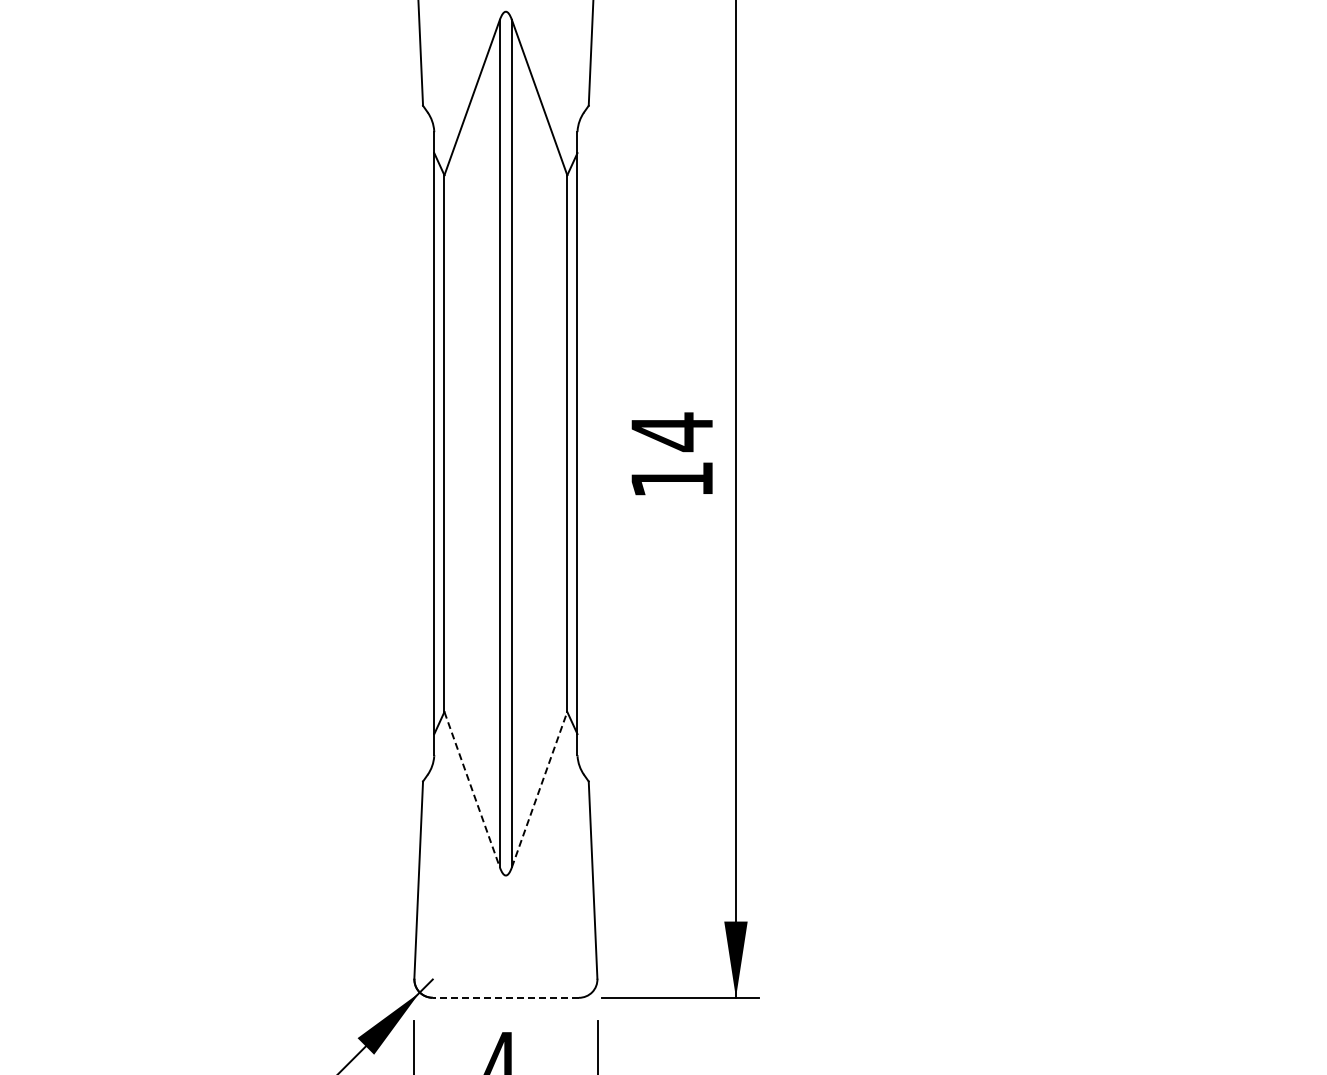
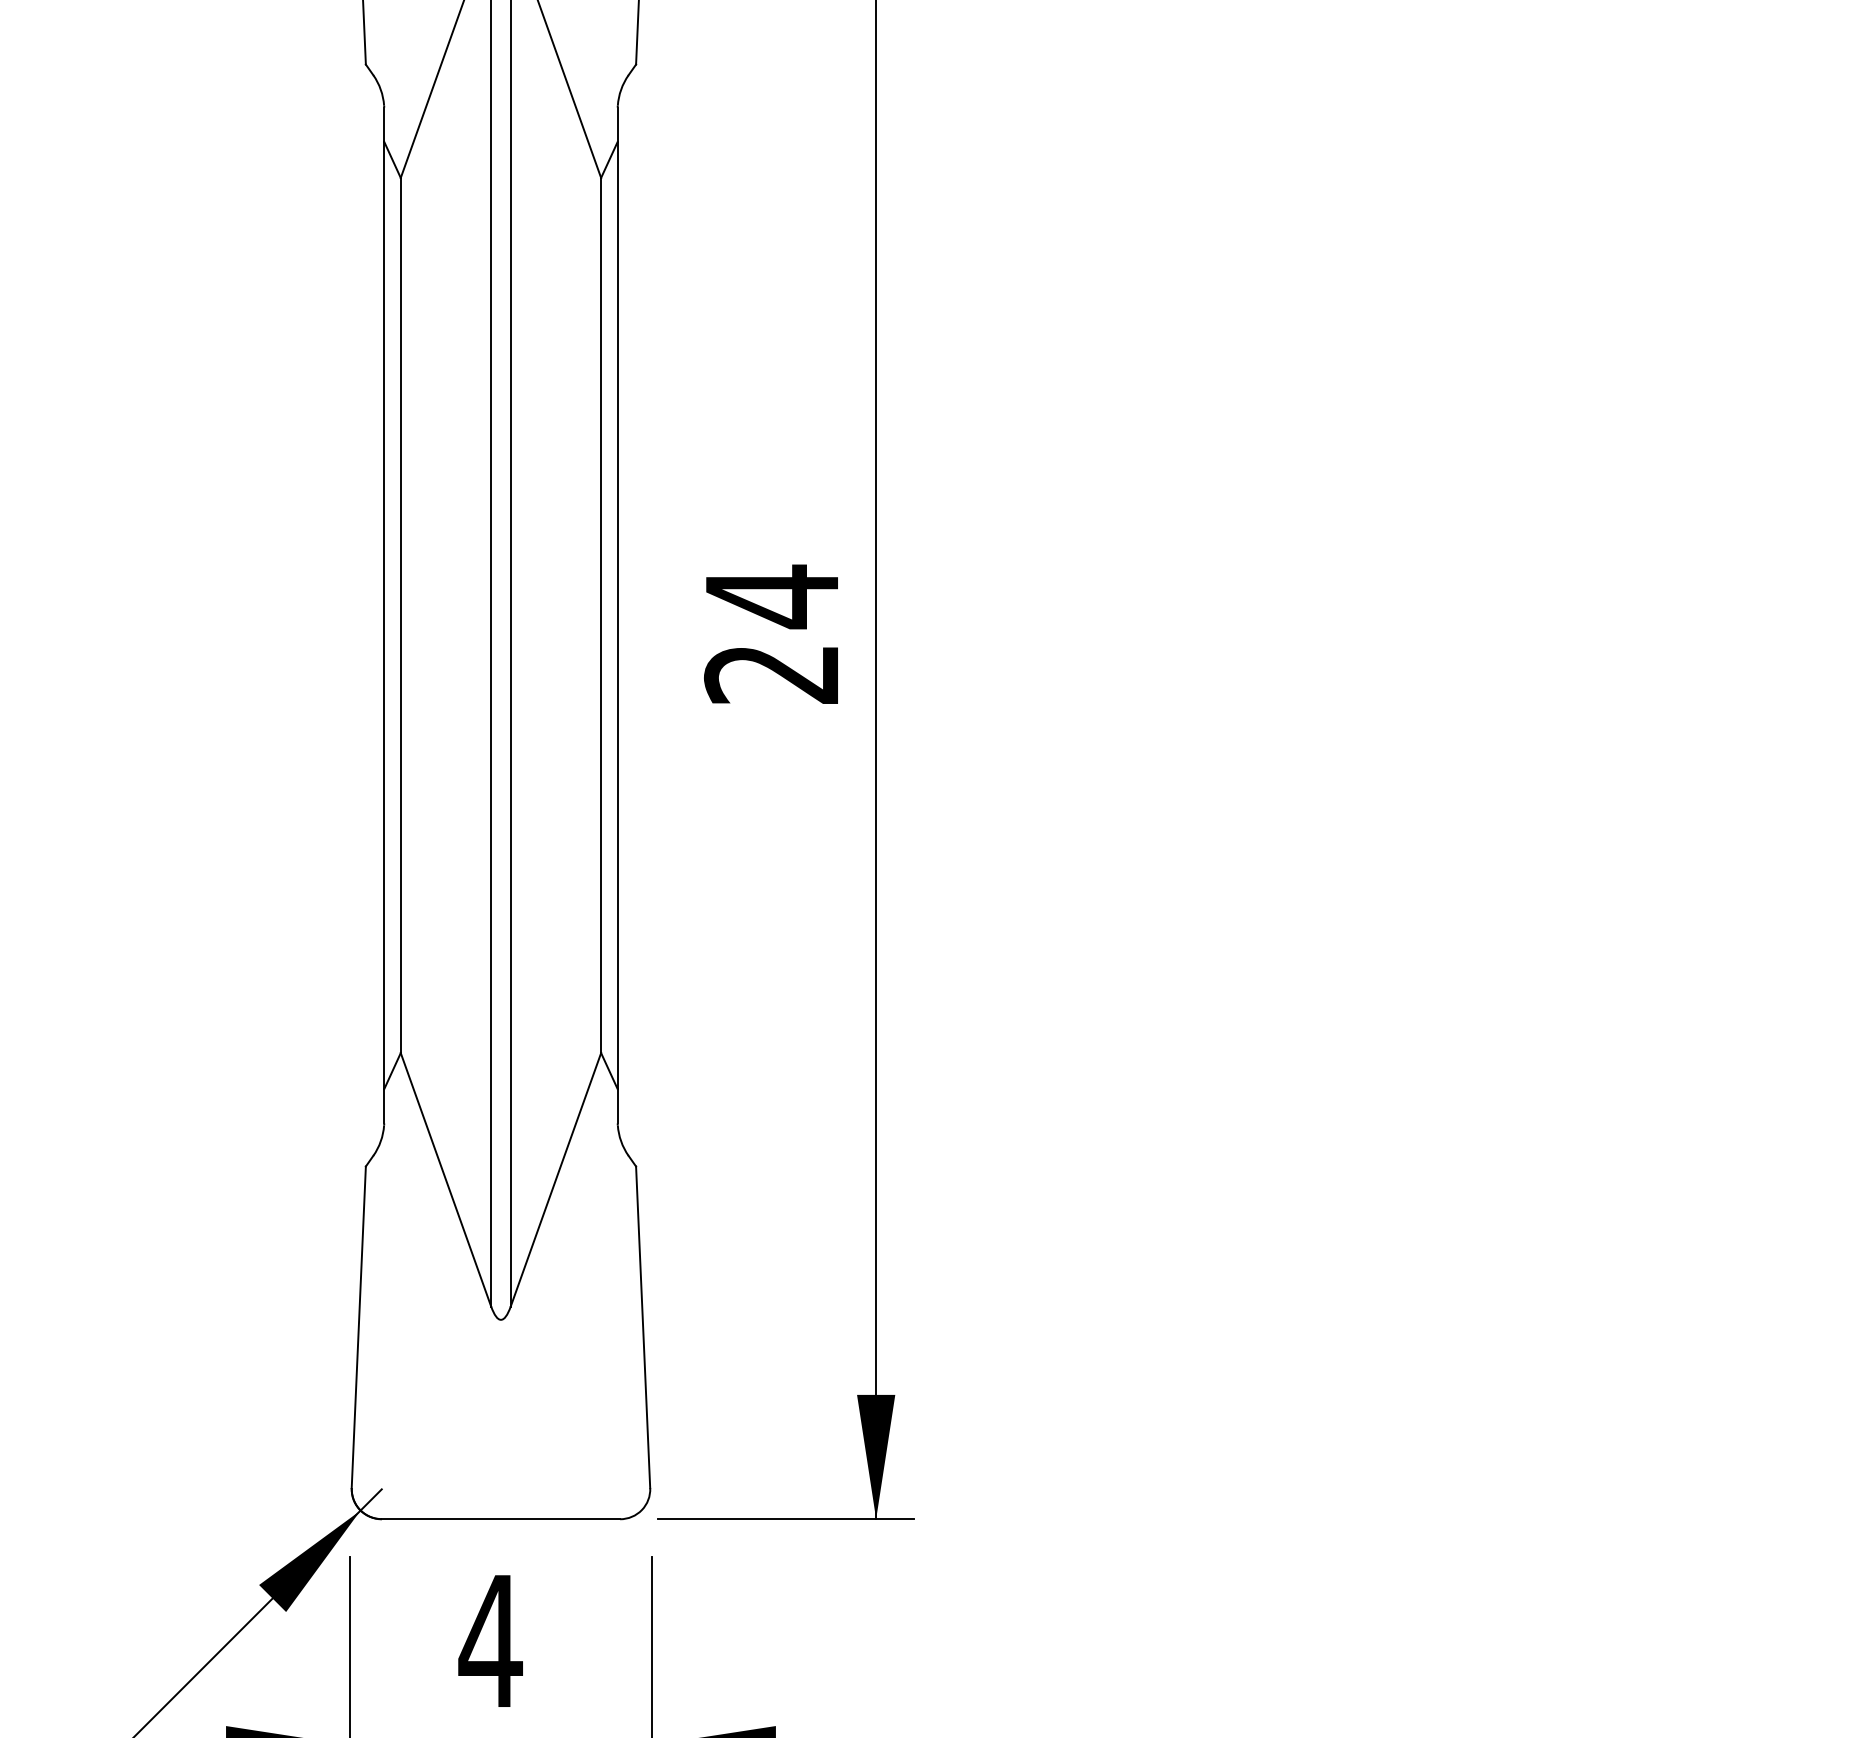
text: (671, 479) -> (771, 674), 14 -> 24
line: (472, 789) -> (446, 1179), dashed -> solid
line: (539, 789) -> (555, 1179), dashed -> solid
line: (505, 997) -> (500, 1518), dashed -> solid

